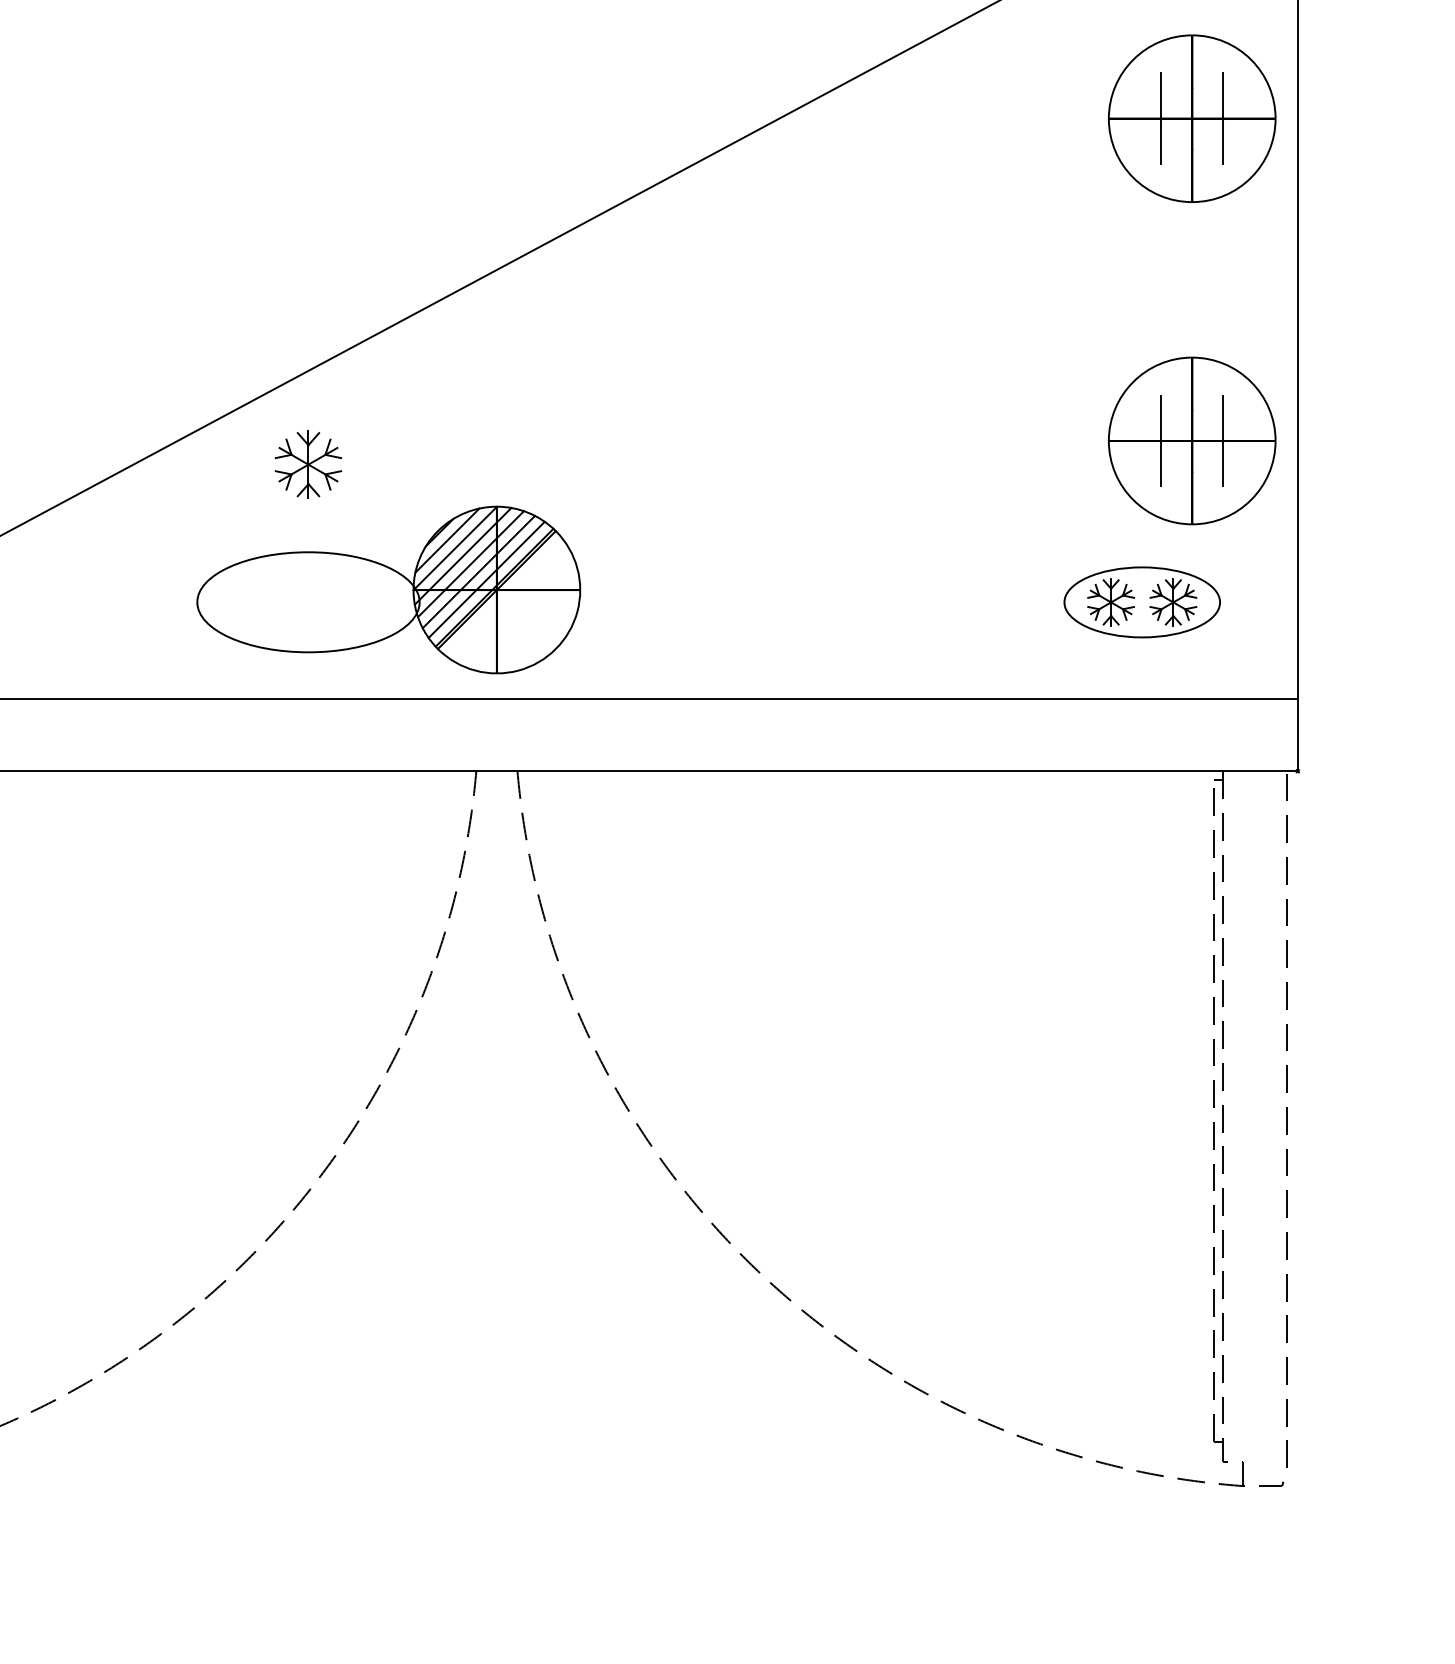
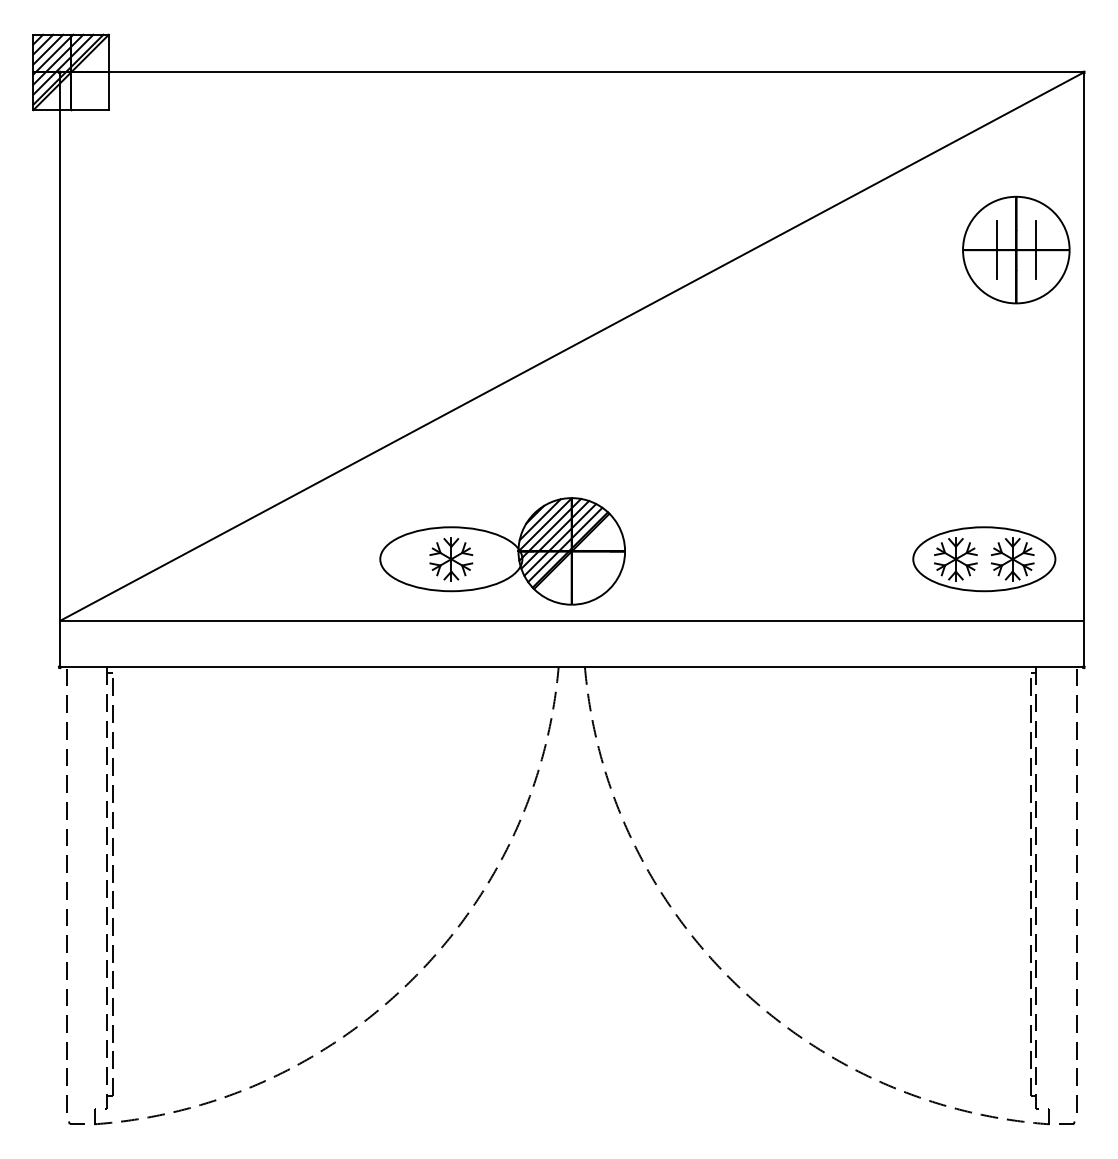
part: (1192, 440) -> (1016, 455), removed
part: (308, 465) -> (451, 559), moved
part: (1142, 602) -> (984, 559), size x1.43

